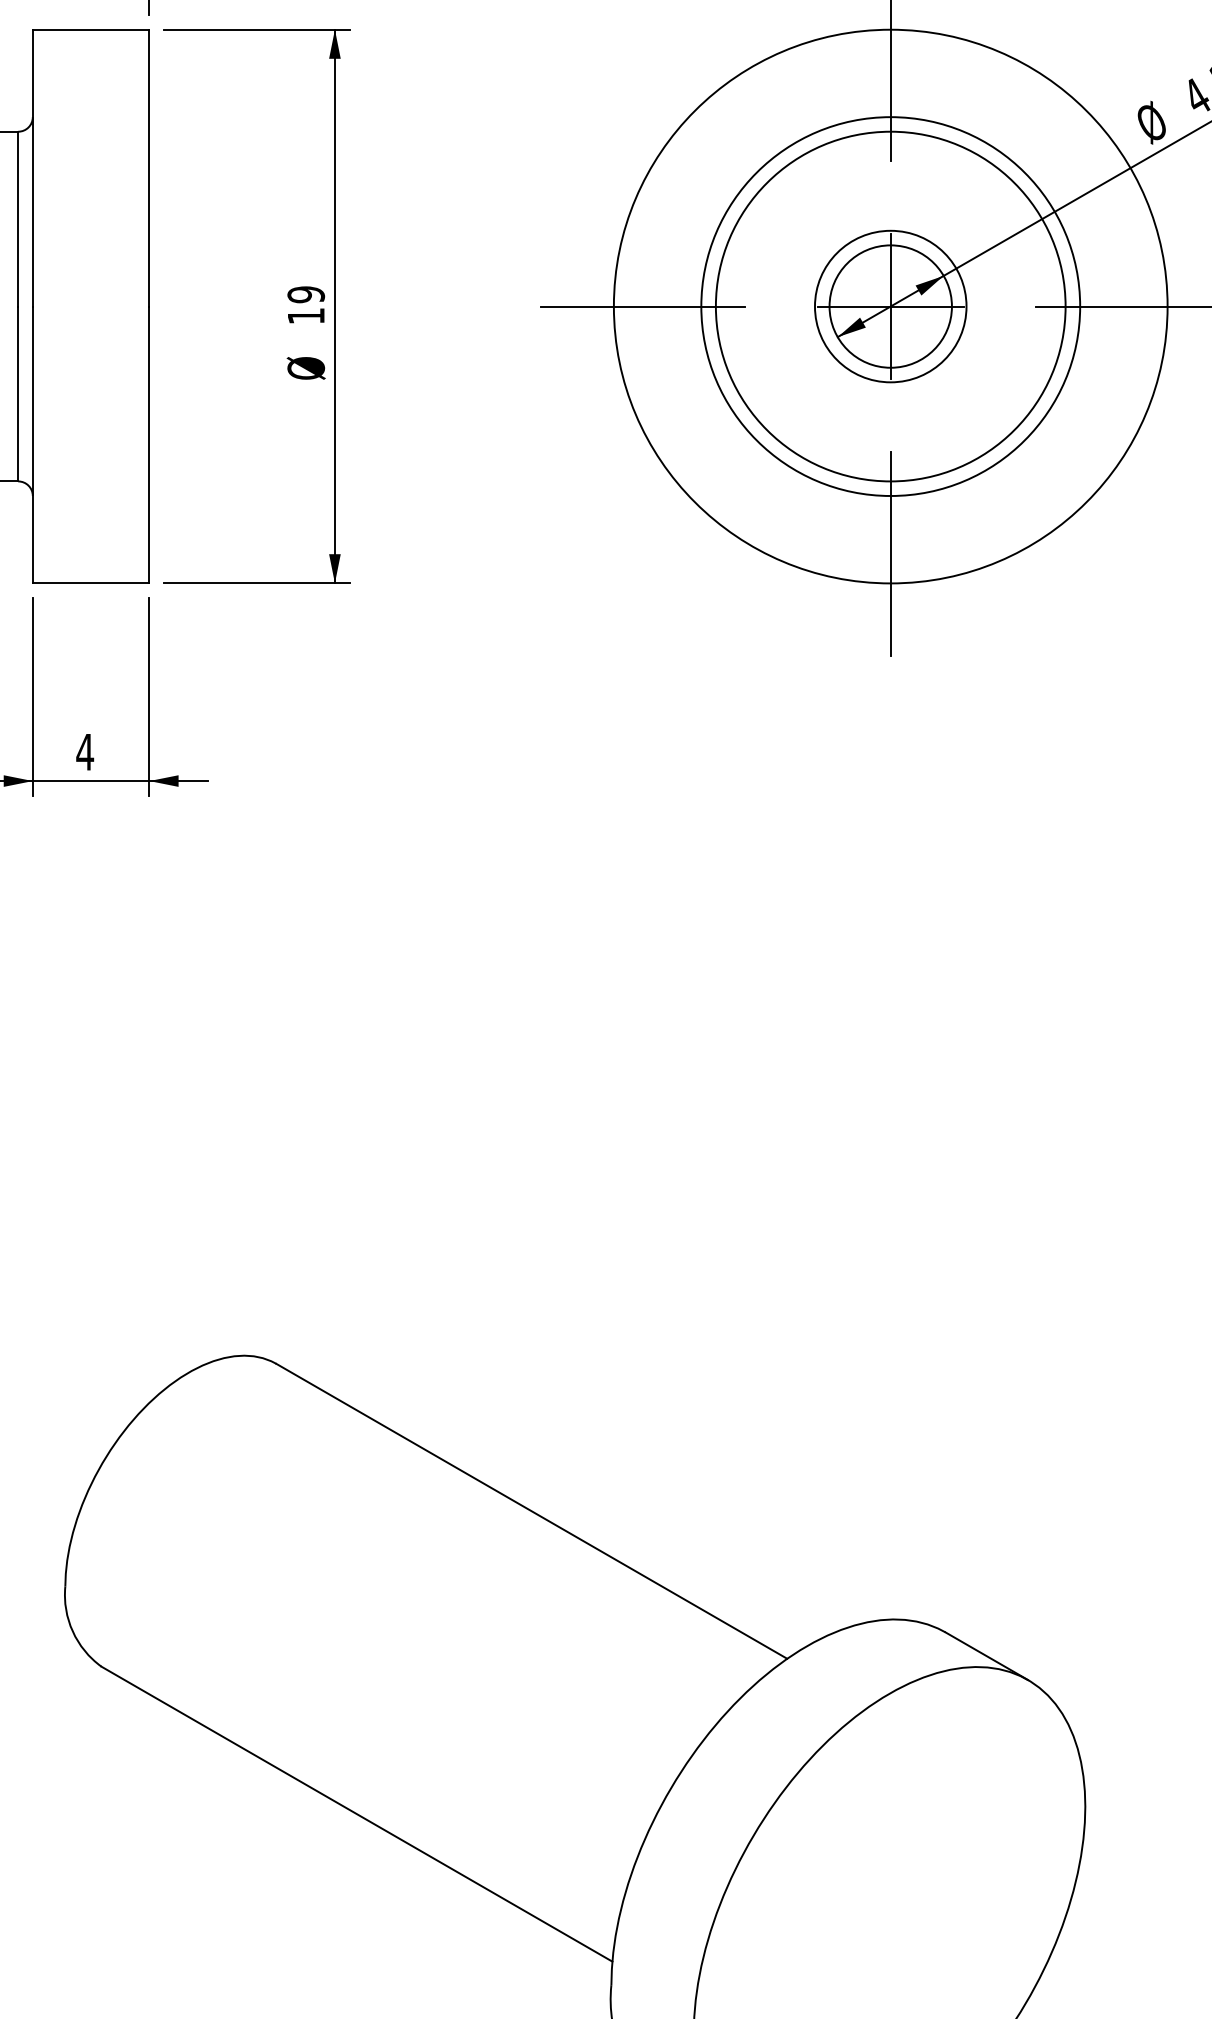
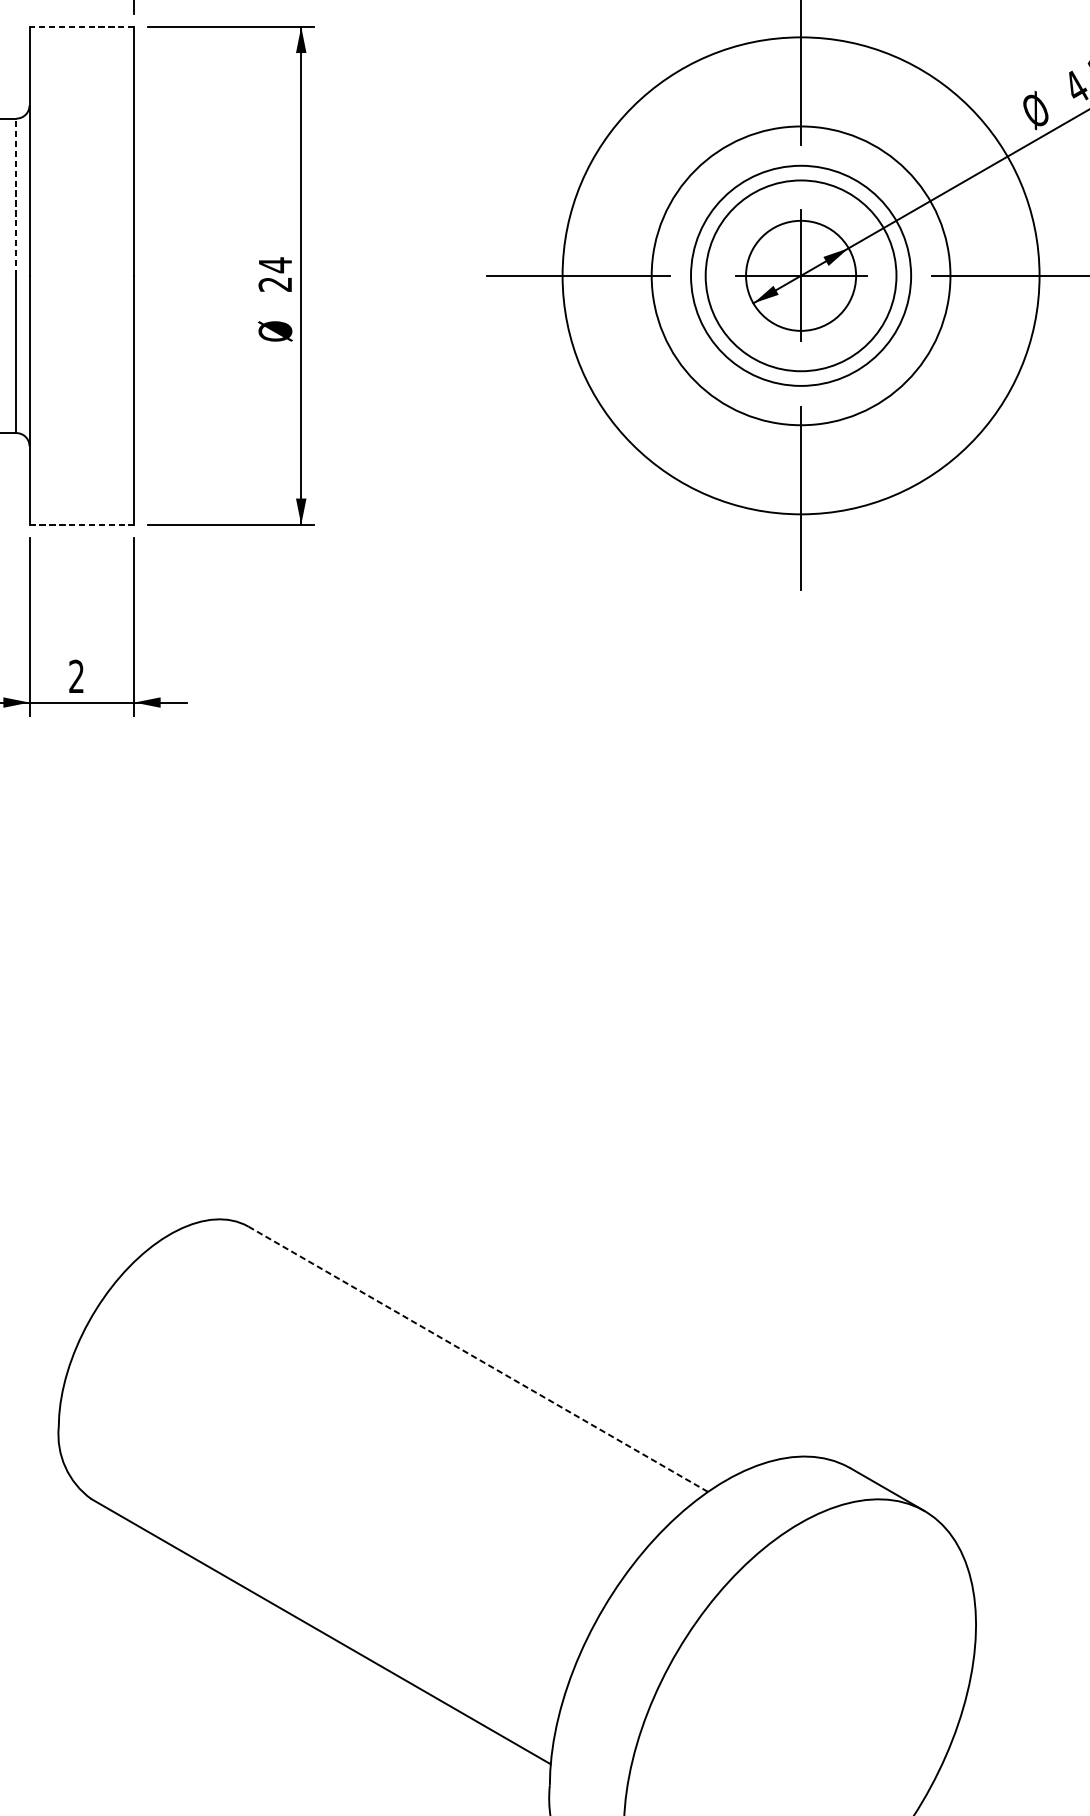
line: (90, 29) -> (81, 26), solid -> dashed
line: (18, 218) -> (16, 196), solid -> dashed
text: (306, 304) -> (275, 273), 19 -> 24
circle: (890, 306) -> (800, 275), size x0.6
circle: (890, 306) -> (800, 275), size x0.7
circle: (890, 306) -> (800, 275), size x1.4
circle: (890, 306) -> (800, 275), size x1.4
line: (91, 583) -> (82, 524), solid -> dashed
text: (85, 751) -> (76, 675), 4 -> 2
line: (531, 1511) -> (478, 1359), solid -> dashed

